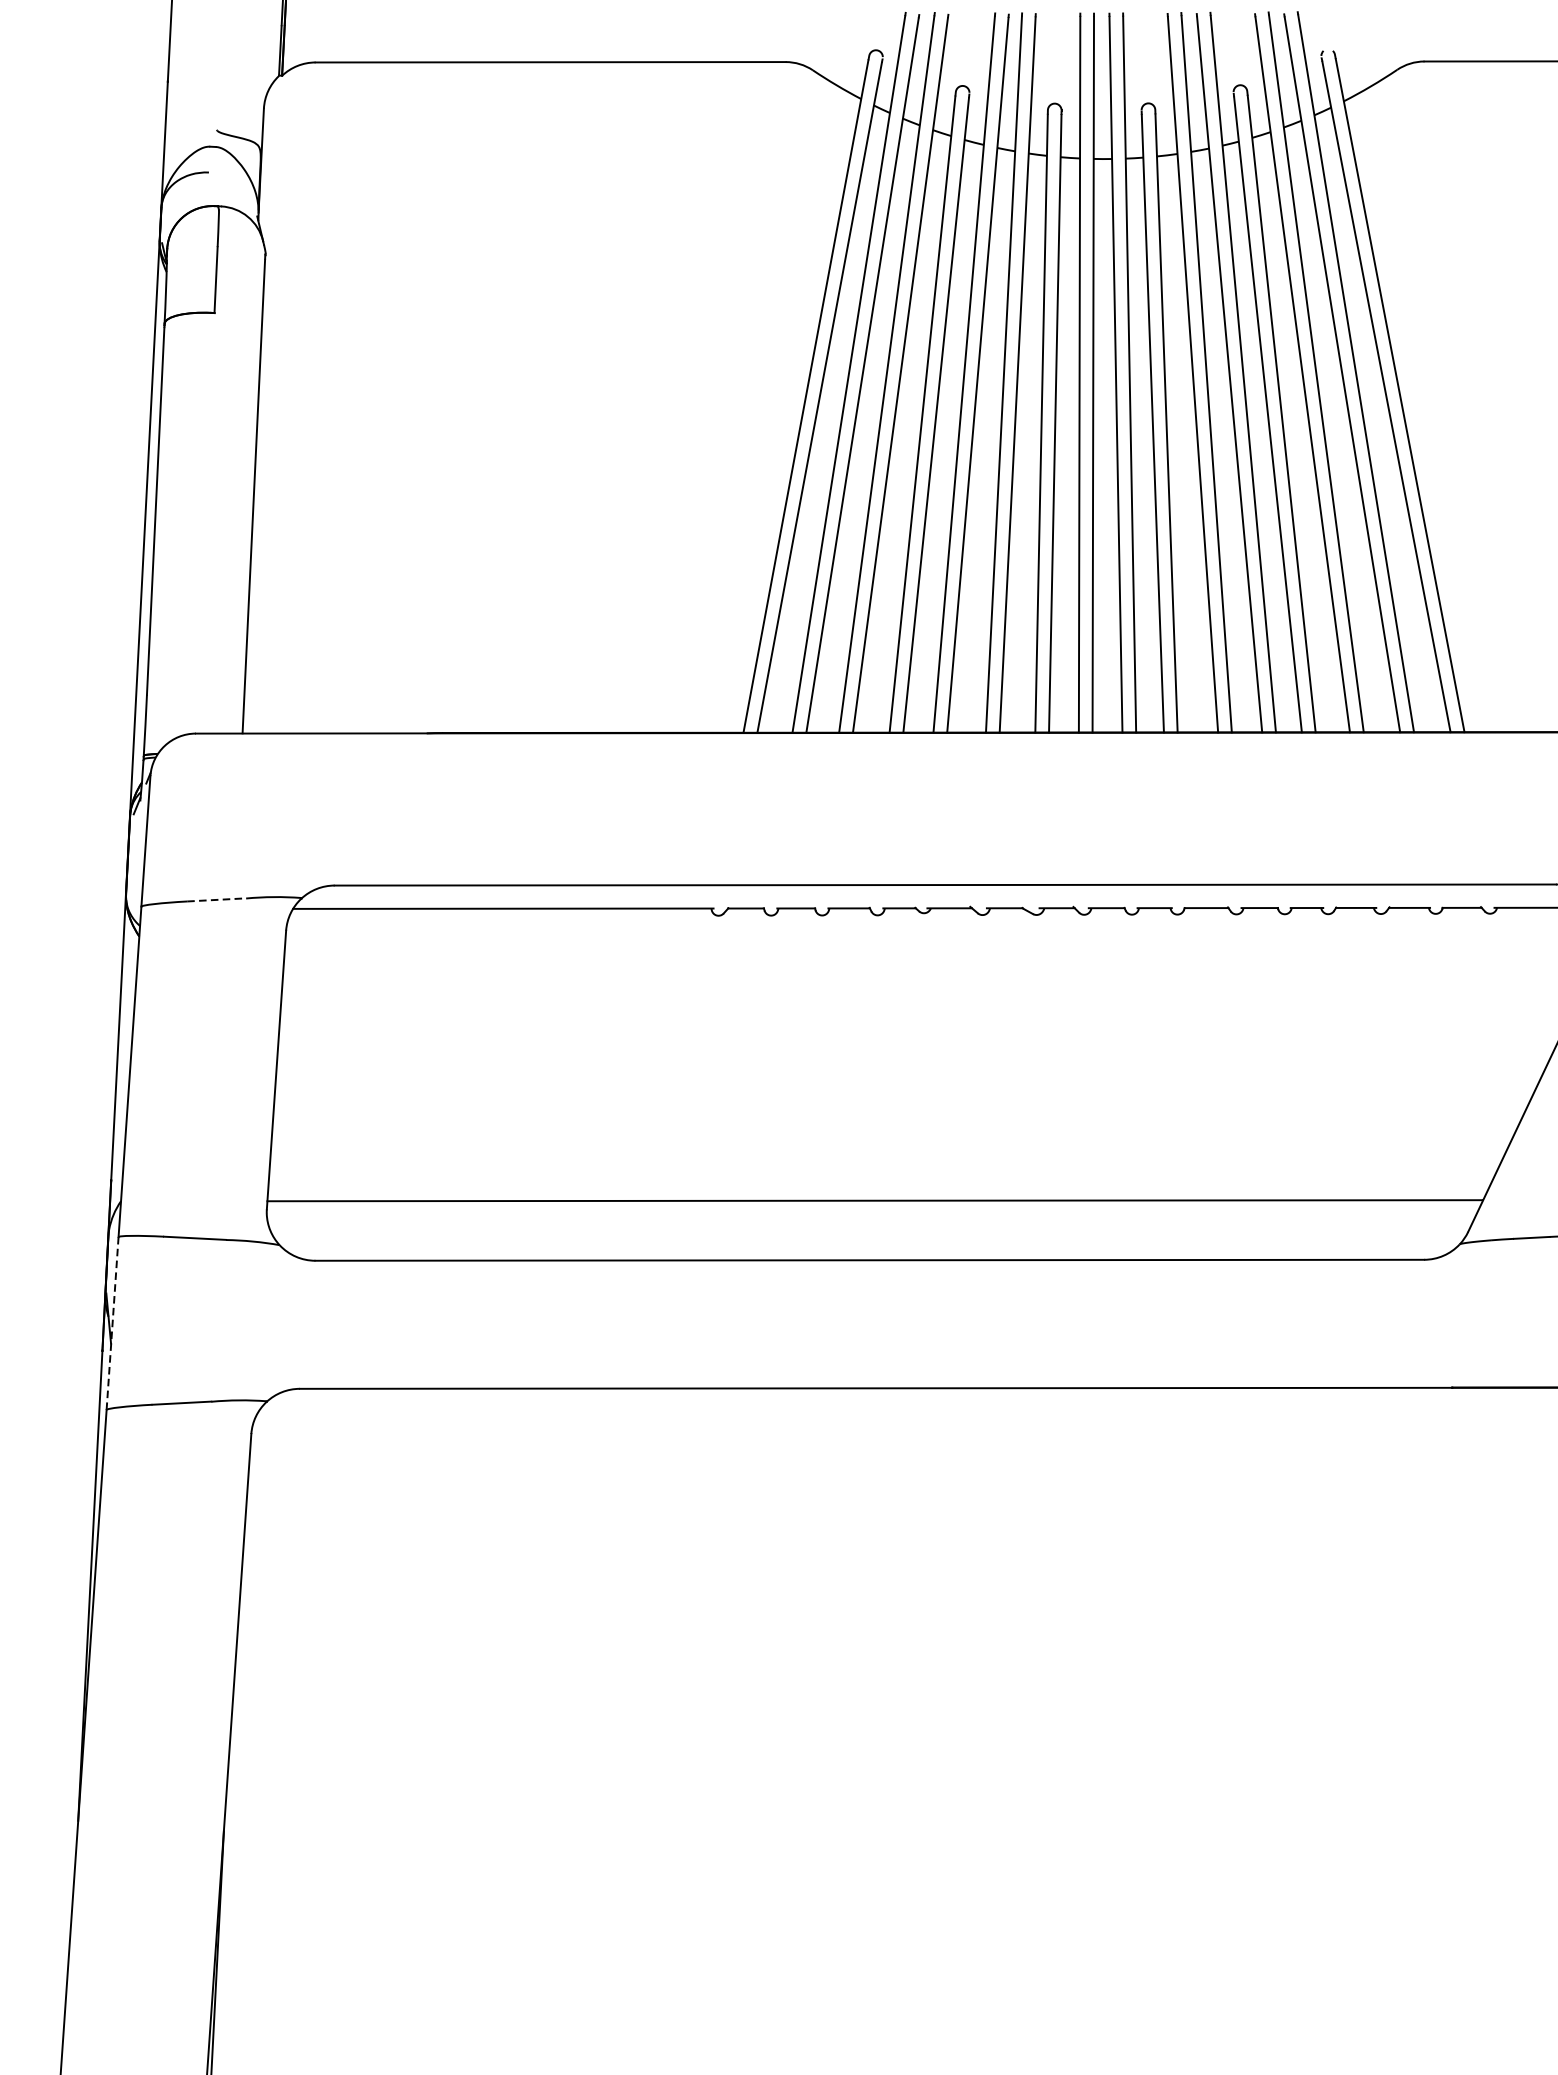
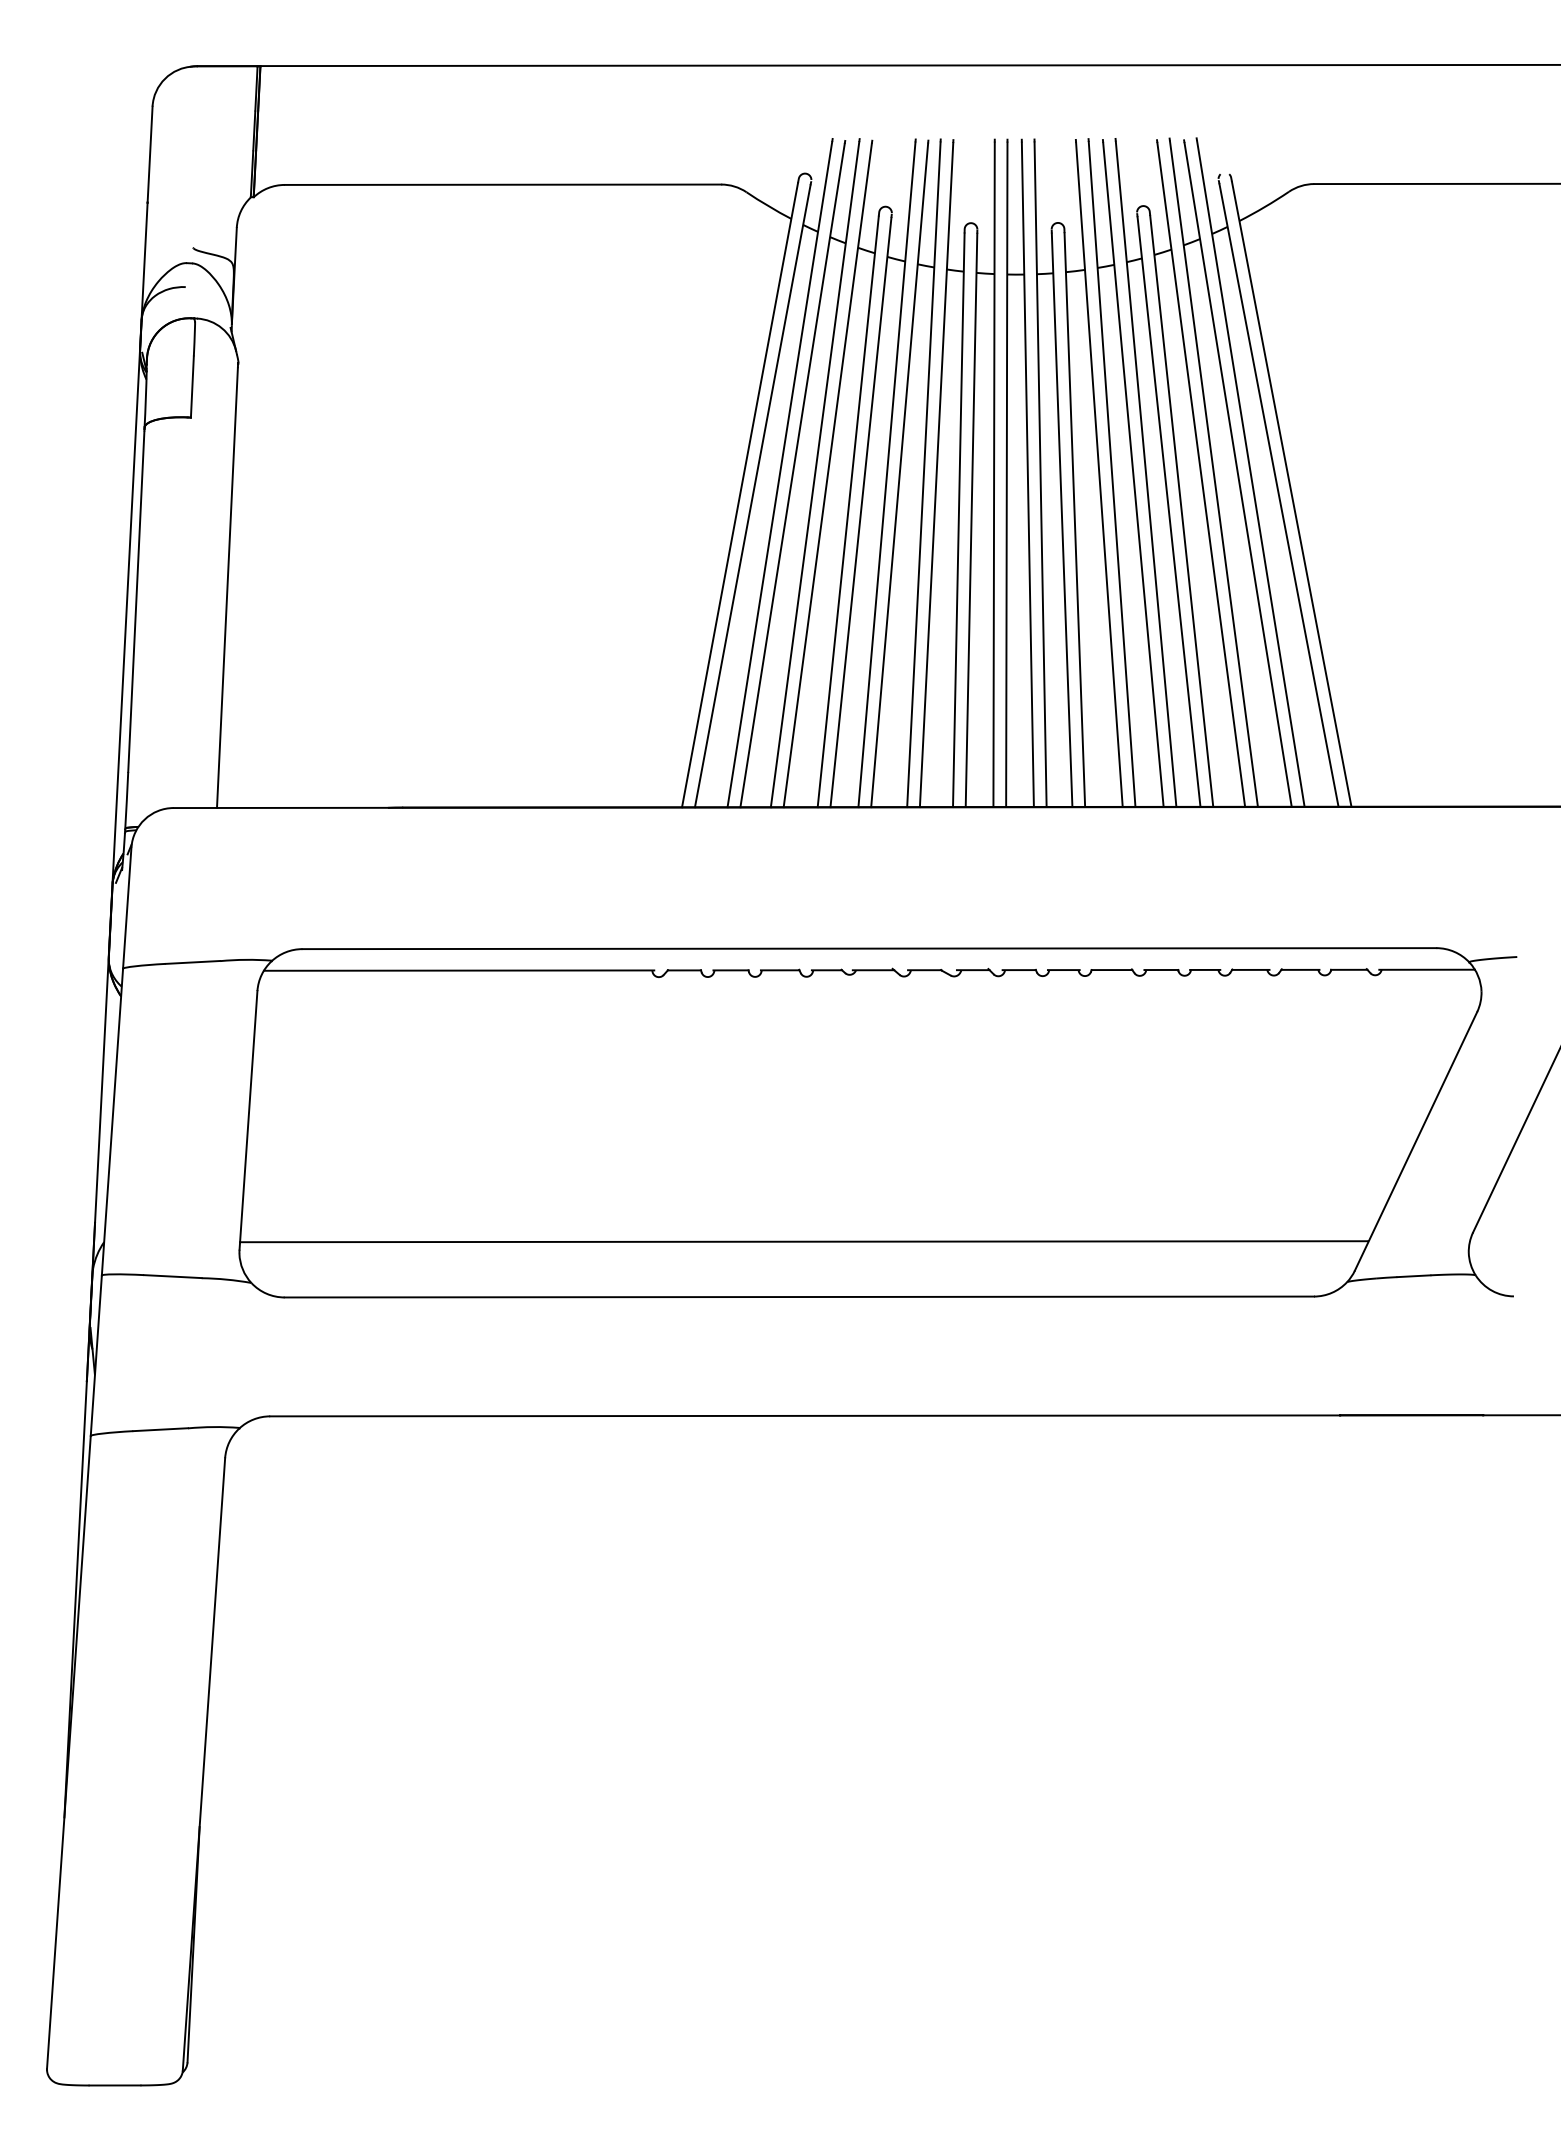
line: (217, 899) -> (193, 962), dashed -> solid
line: (112, 1323) -> (96, 1355), dashed -> solid

